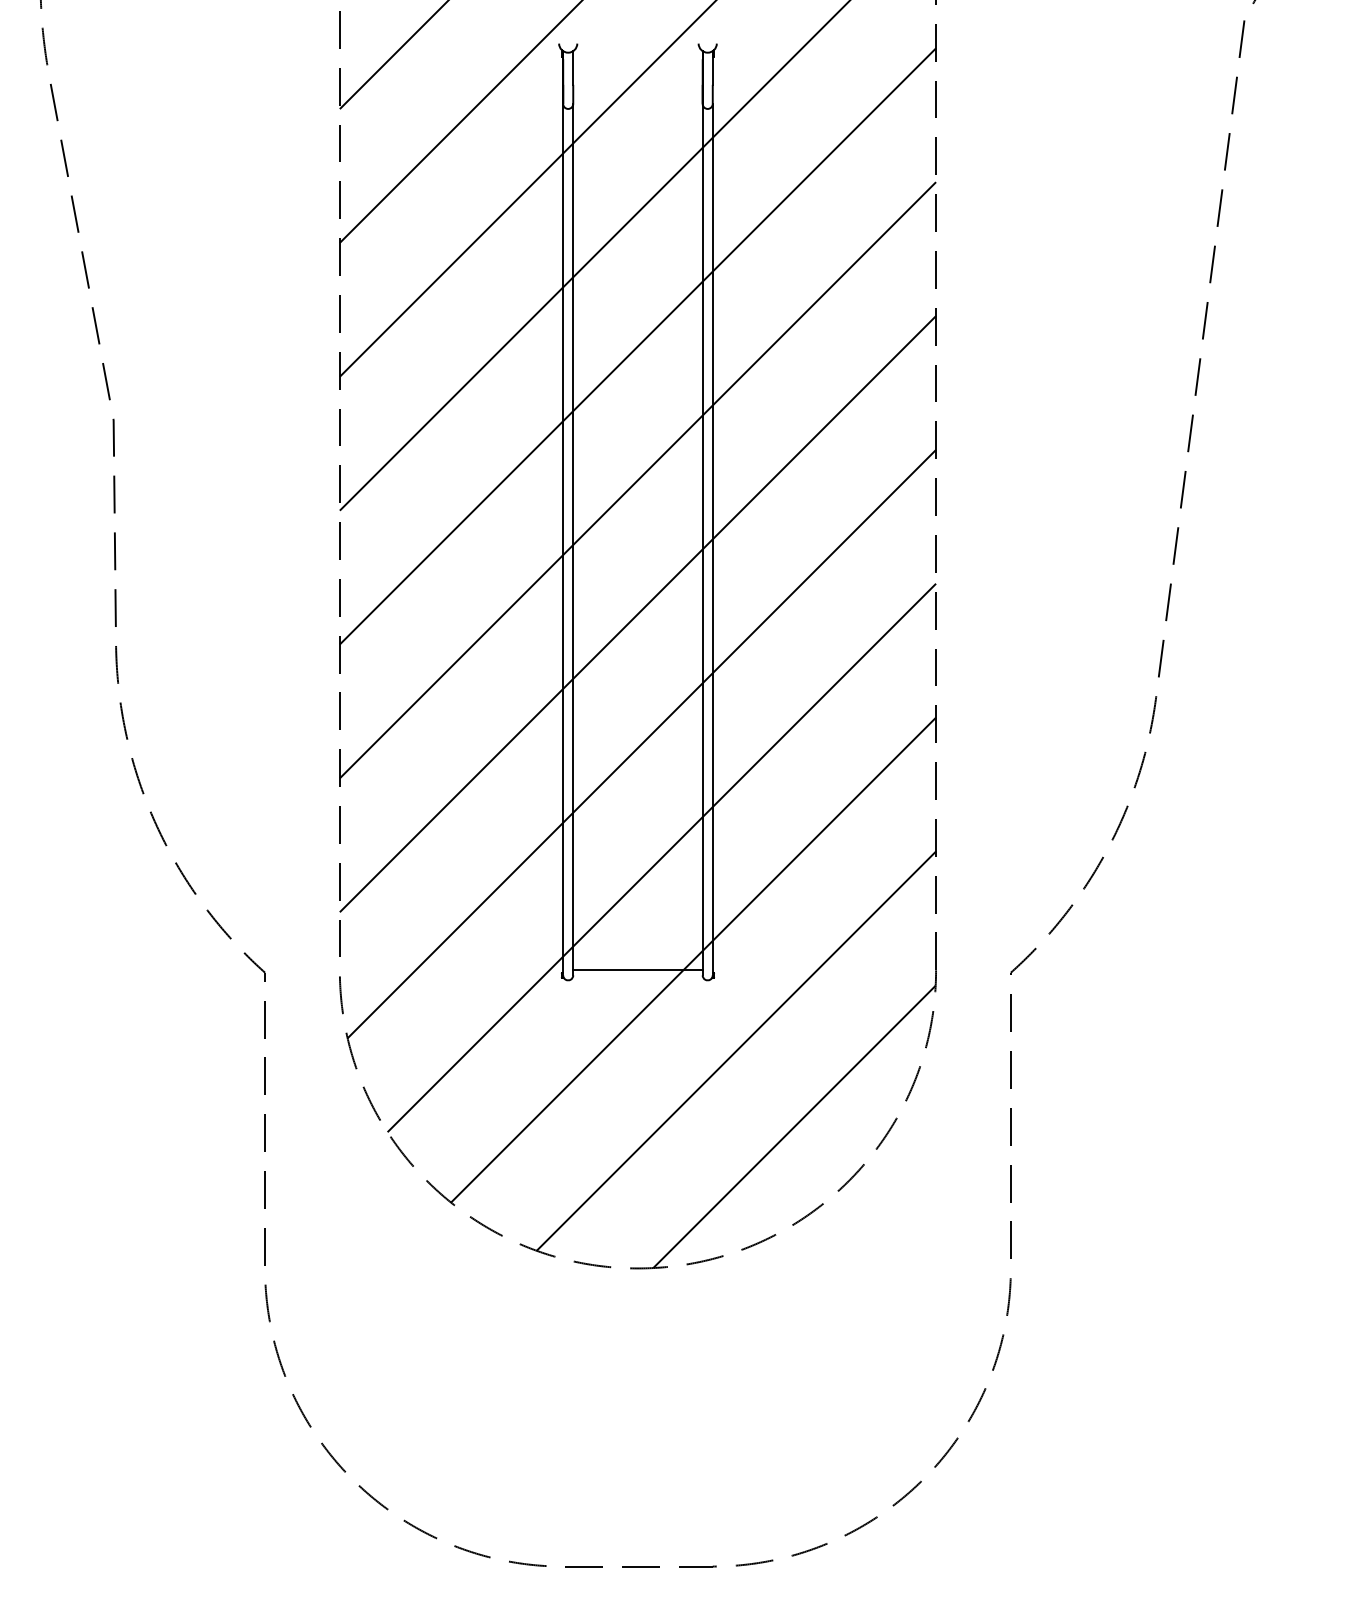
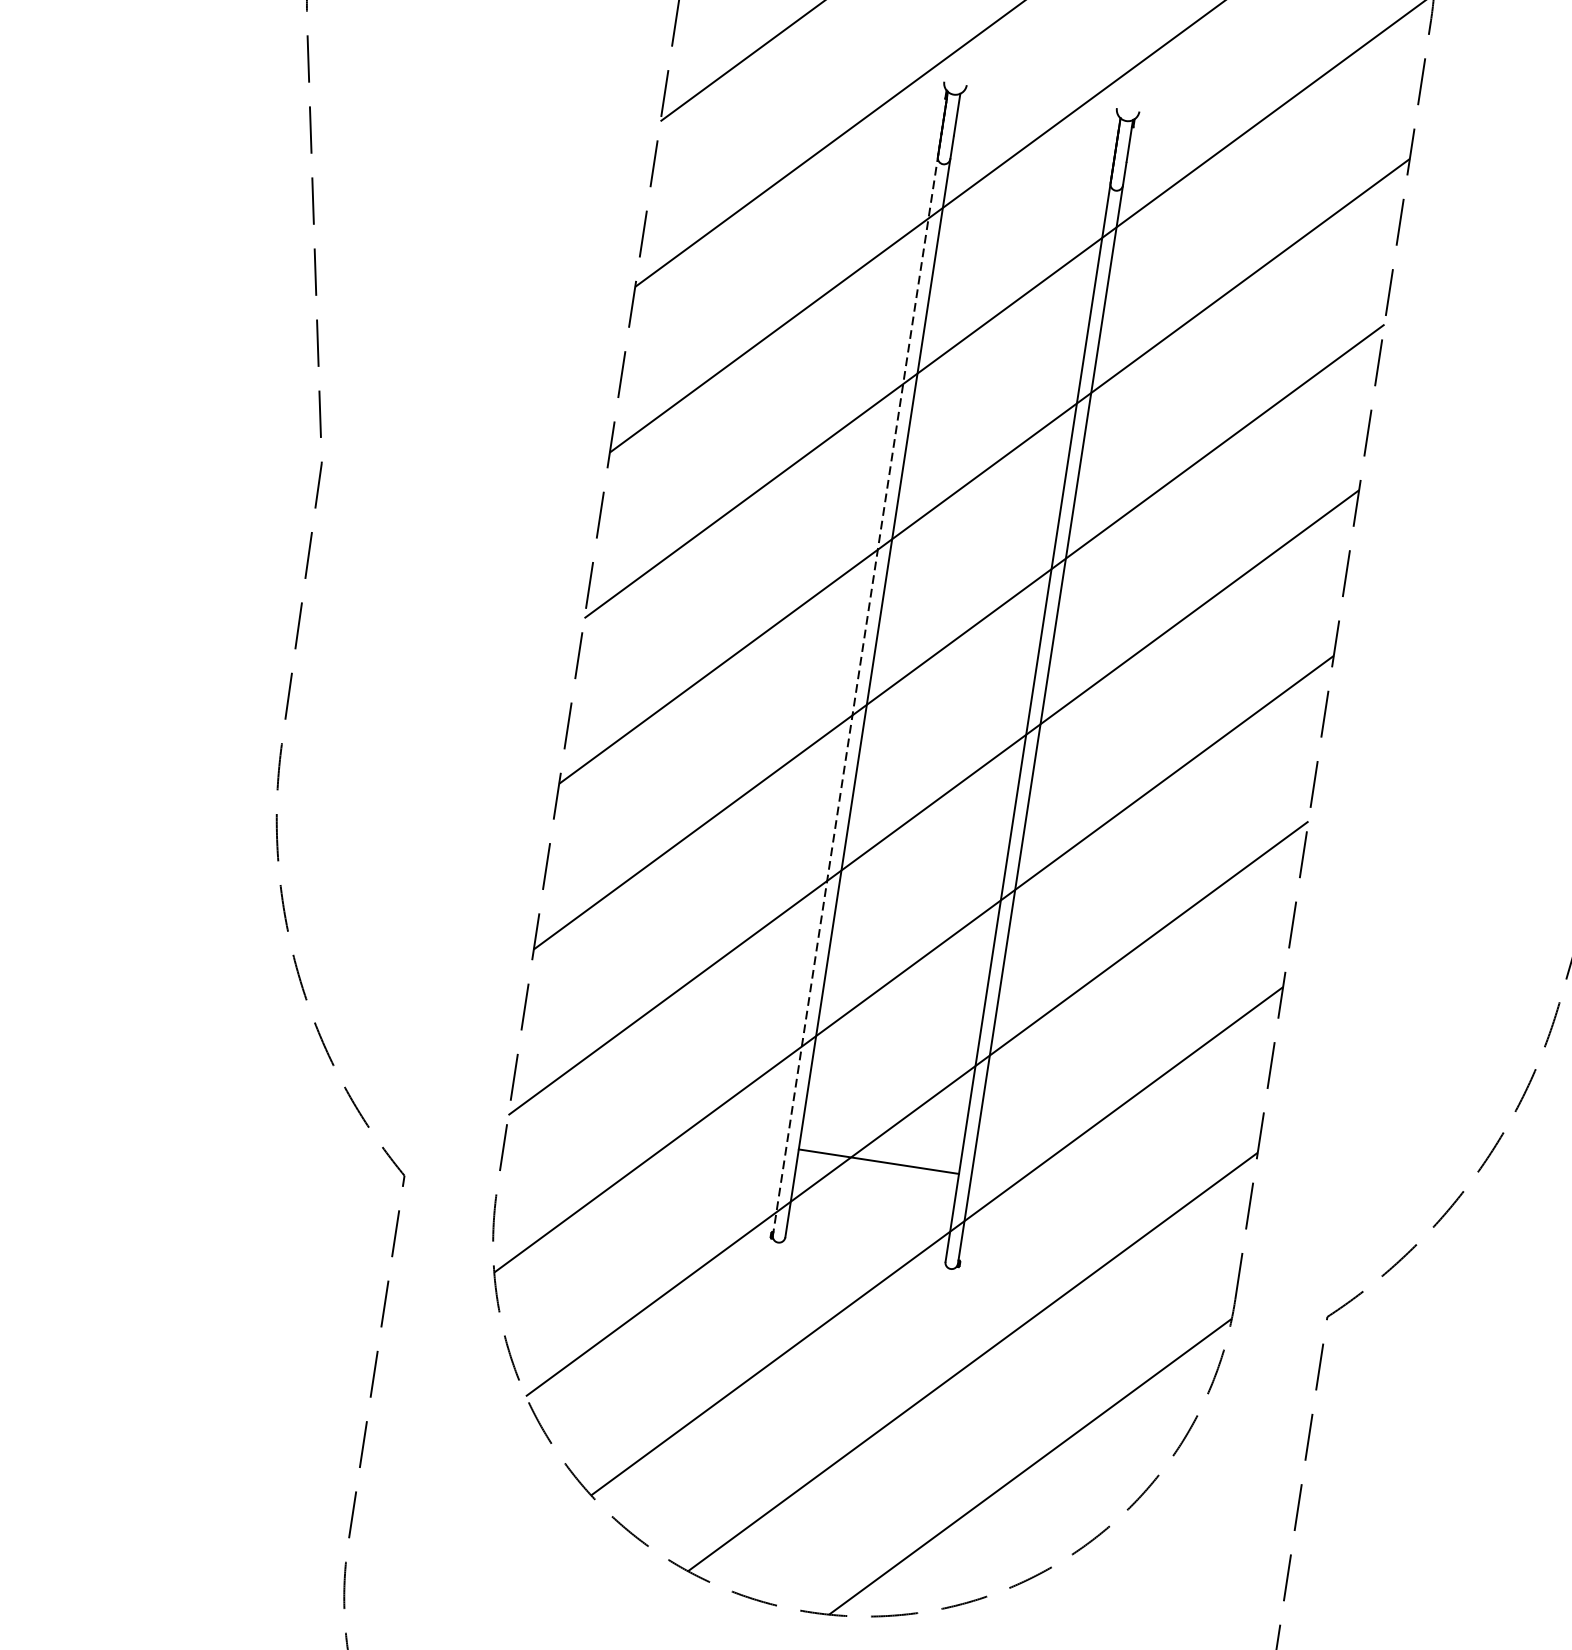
line: (563, 517) -> (859, 668), solid -> dashed
line: (637, 970) -> (878, 1161), moved

